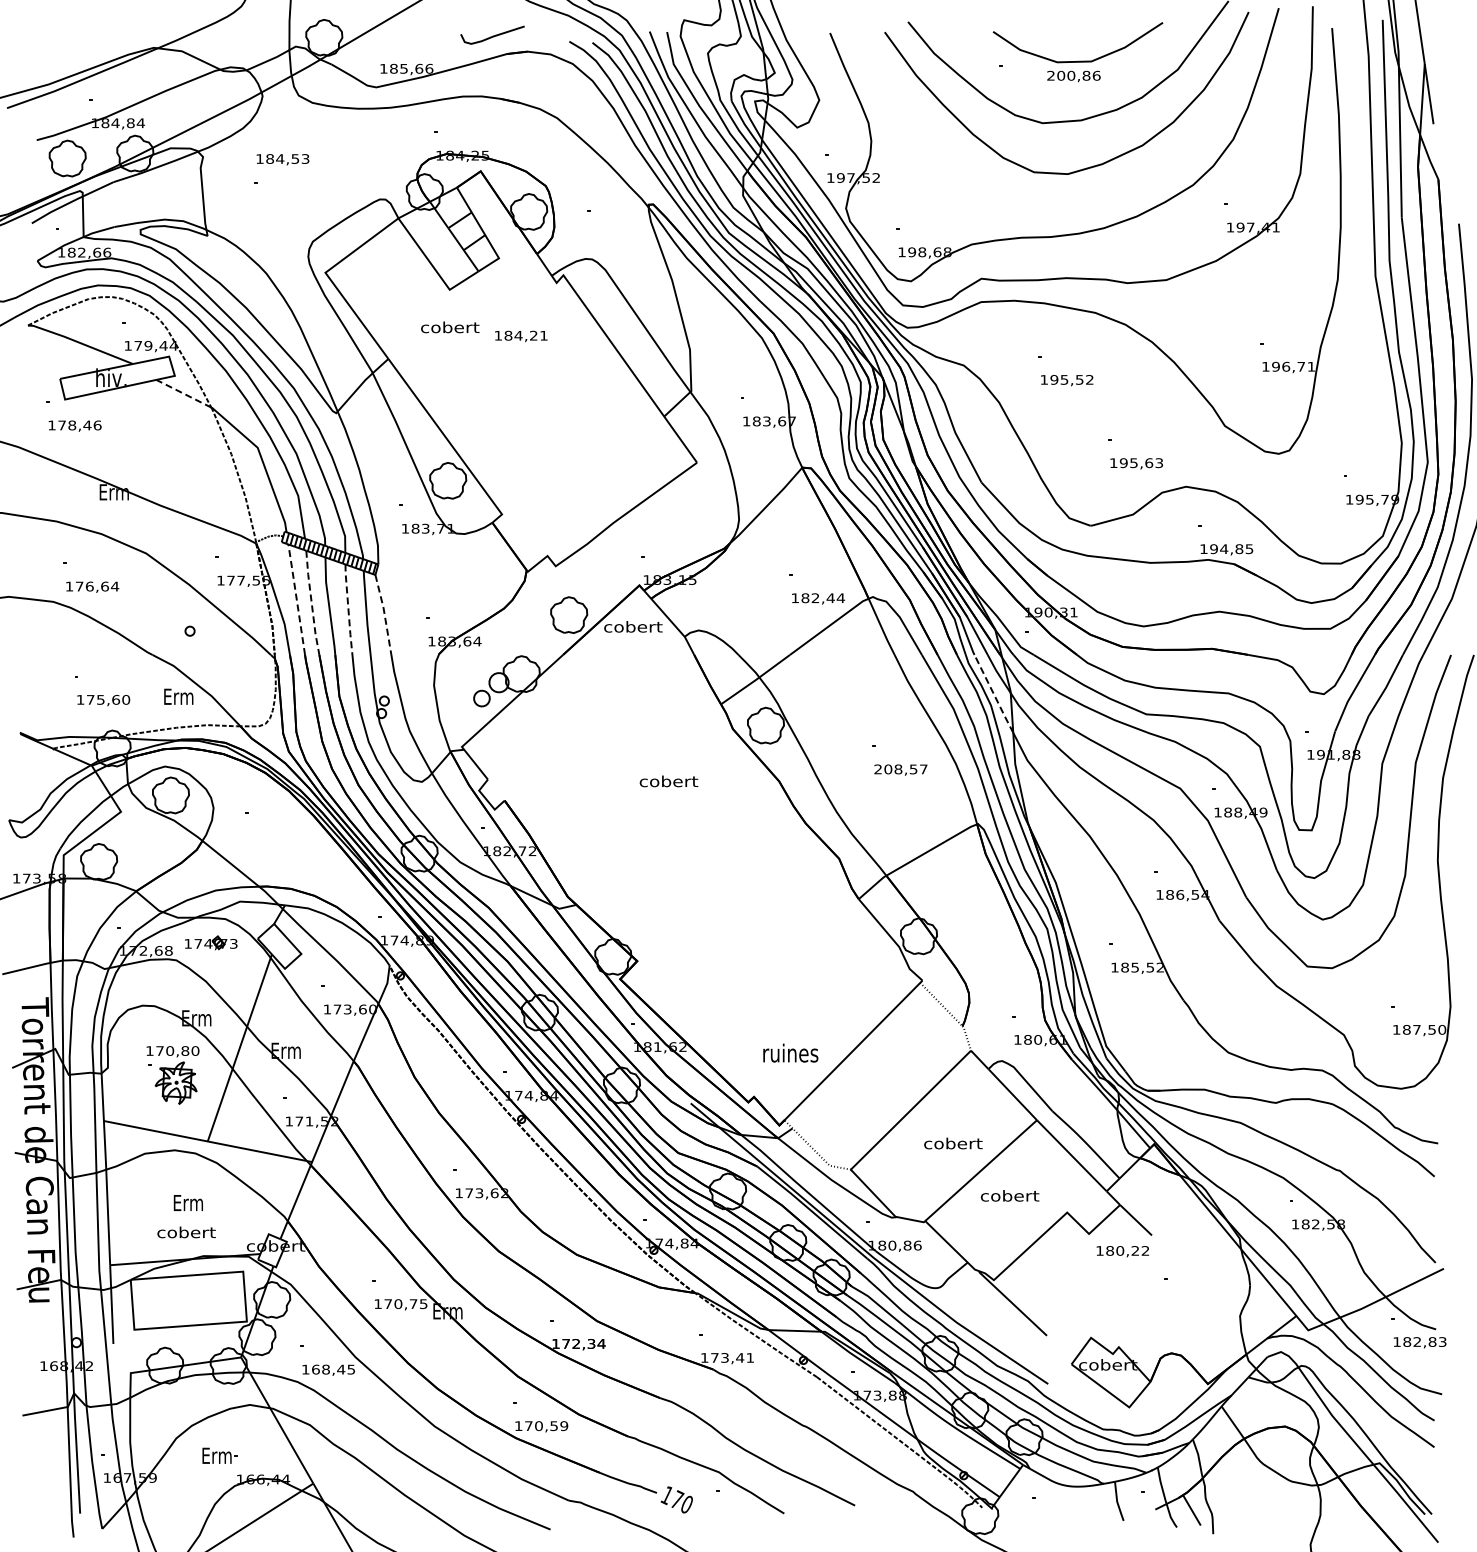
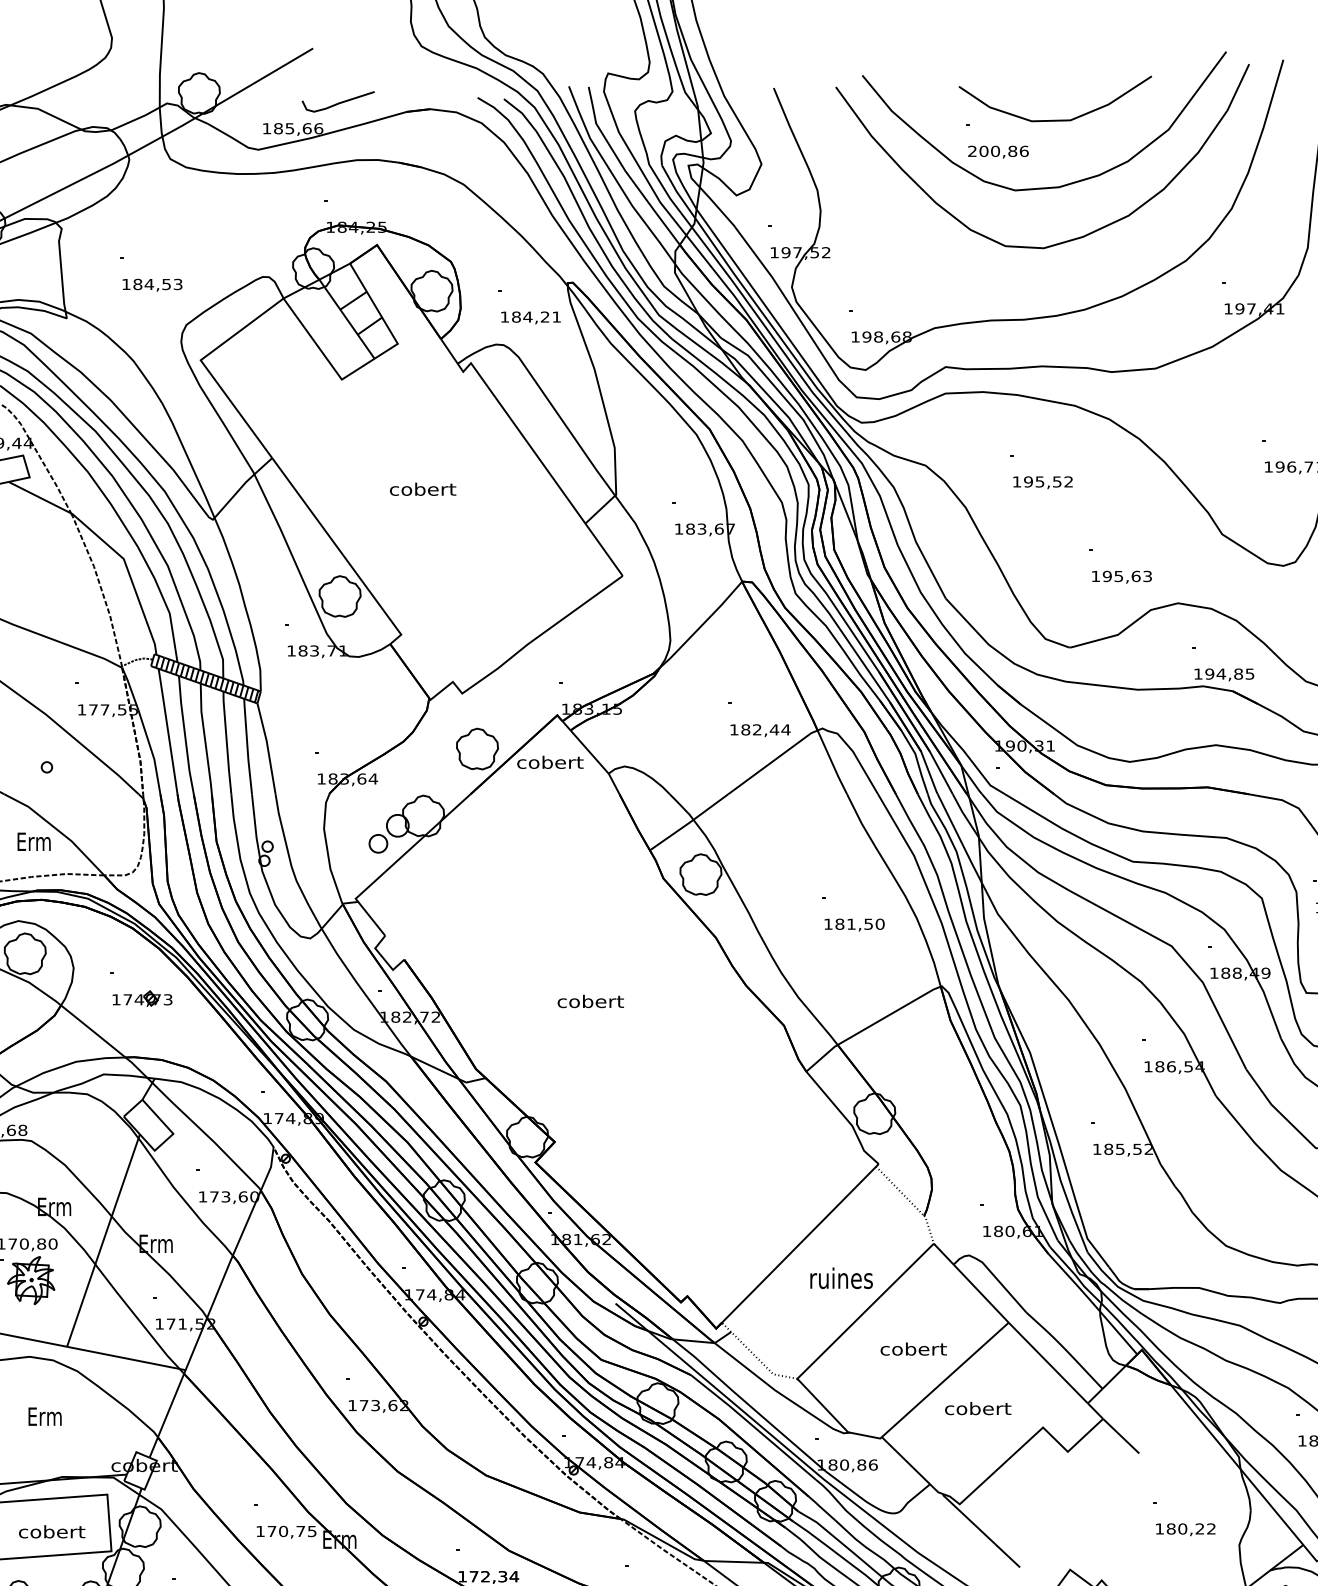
curve: (492, 35) -> (338, 102), moved
text: (1073, 76) -> (997, 152), moved
text: (282, 159) -> (151, 285), moved
text: (450, 327) -> (423, 489), moved
text: (521, 336) -> (531, 317), moved
line: (183, 393) -> (39, 497), dashed -> solid
line: (296, 598) -> (167, 730), dashed -> solid
line: (311, 603) -> (184, 735), dashed -> solid
line: (348, 609) -> (226, 742), dashed -> solid
line: (384, 614) -> (267, 748), dashed -> solid
line: (993, 694) -> (959, 839), dashed -> solid
text: (900, 769) -> (853, 924), 208,57 -> 181,50
text: (668, 781) -> (590, 1001), moved
part: (211, 942) -> (142, 998), moved
text: (790, 1052) -> (841, 1277), moved
text: (186, 1232) -> (51, 1531), moved
text: (1122, 1251) -> (1185, 1529), moved

